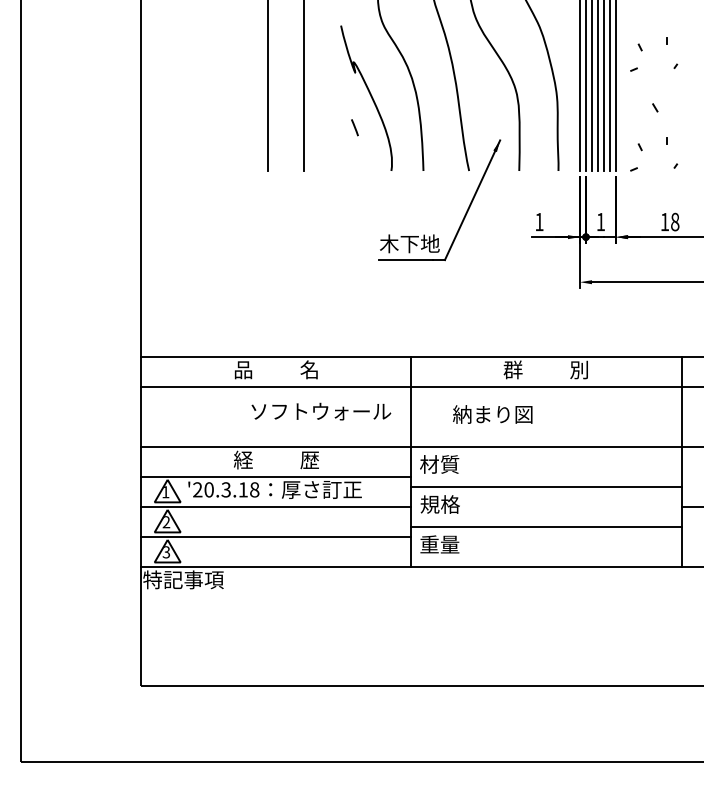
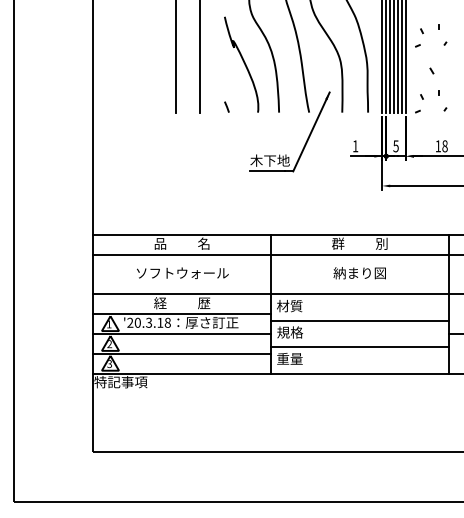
curve: (354, 126) -> (226, 106), moved
text: (600, 222) -> (395, 146), 1 -> 5
text: (320, 411) -> (182, 273), moved
text: (492, 414) -> (359, 273), moved

